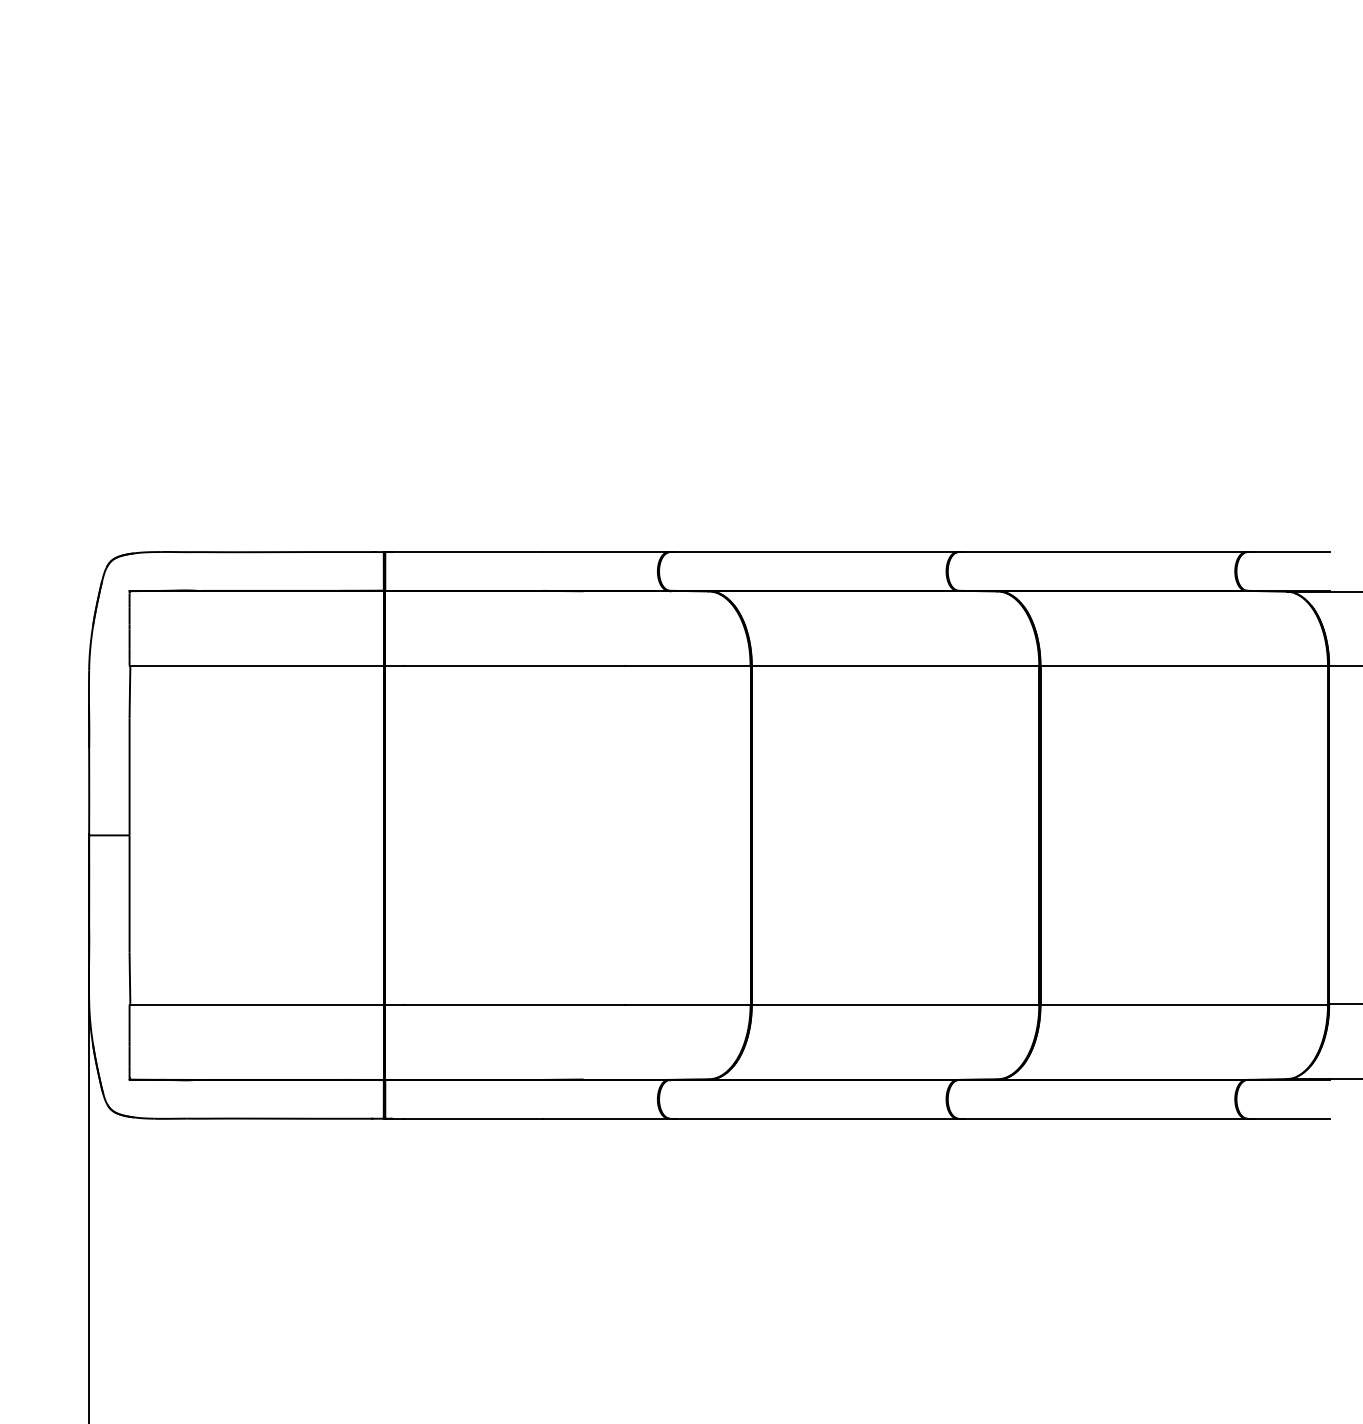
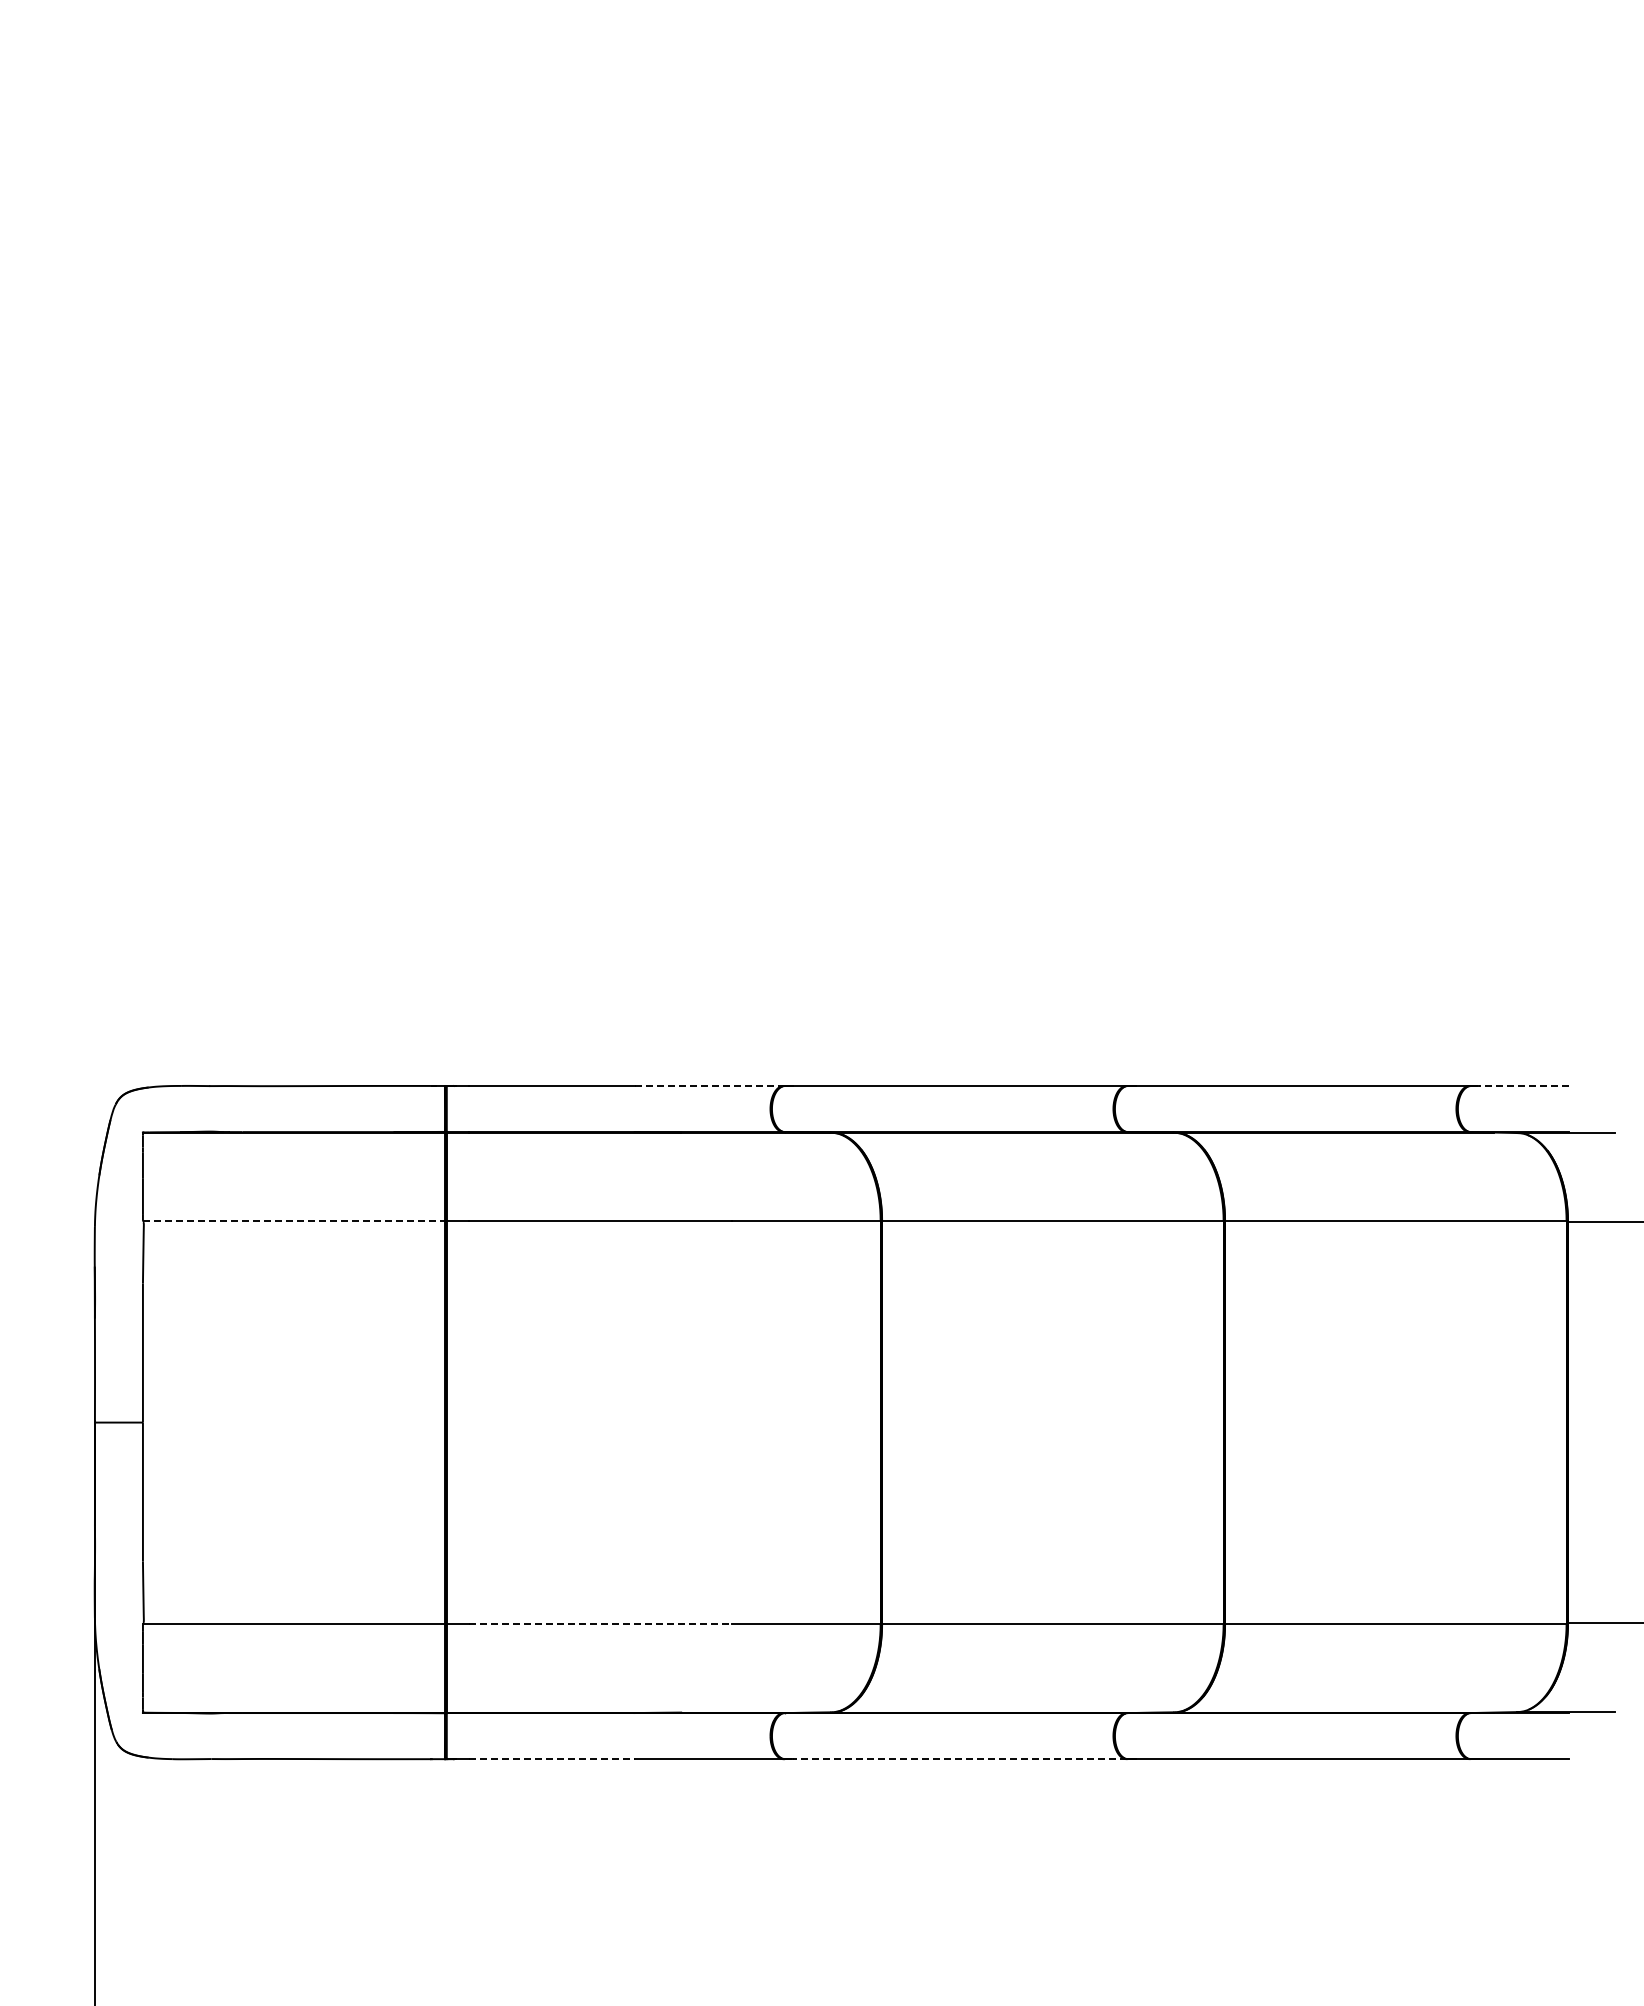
line: (606, 552) -> (709, 1086), solid -> dashed
line: (1291, 552) -> (1523, 1086), solid -> dashed
line: (257, 665) -> (294, 1220), solid -> dashed
line: (514, 1005) -> (600, 1624), solid -> dashed
line: (473, 1119) -> (551, 1759), solid -> dashed
line: (816, 1119) -> (959, 1759), solid -> dashed

